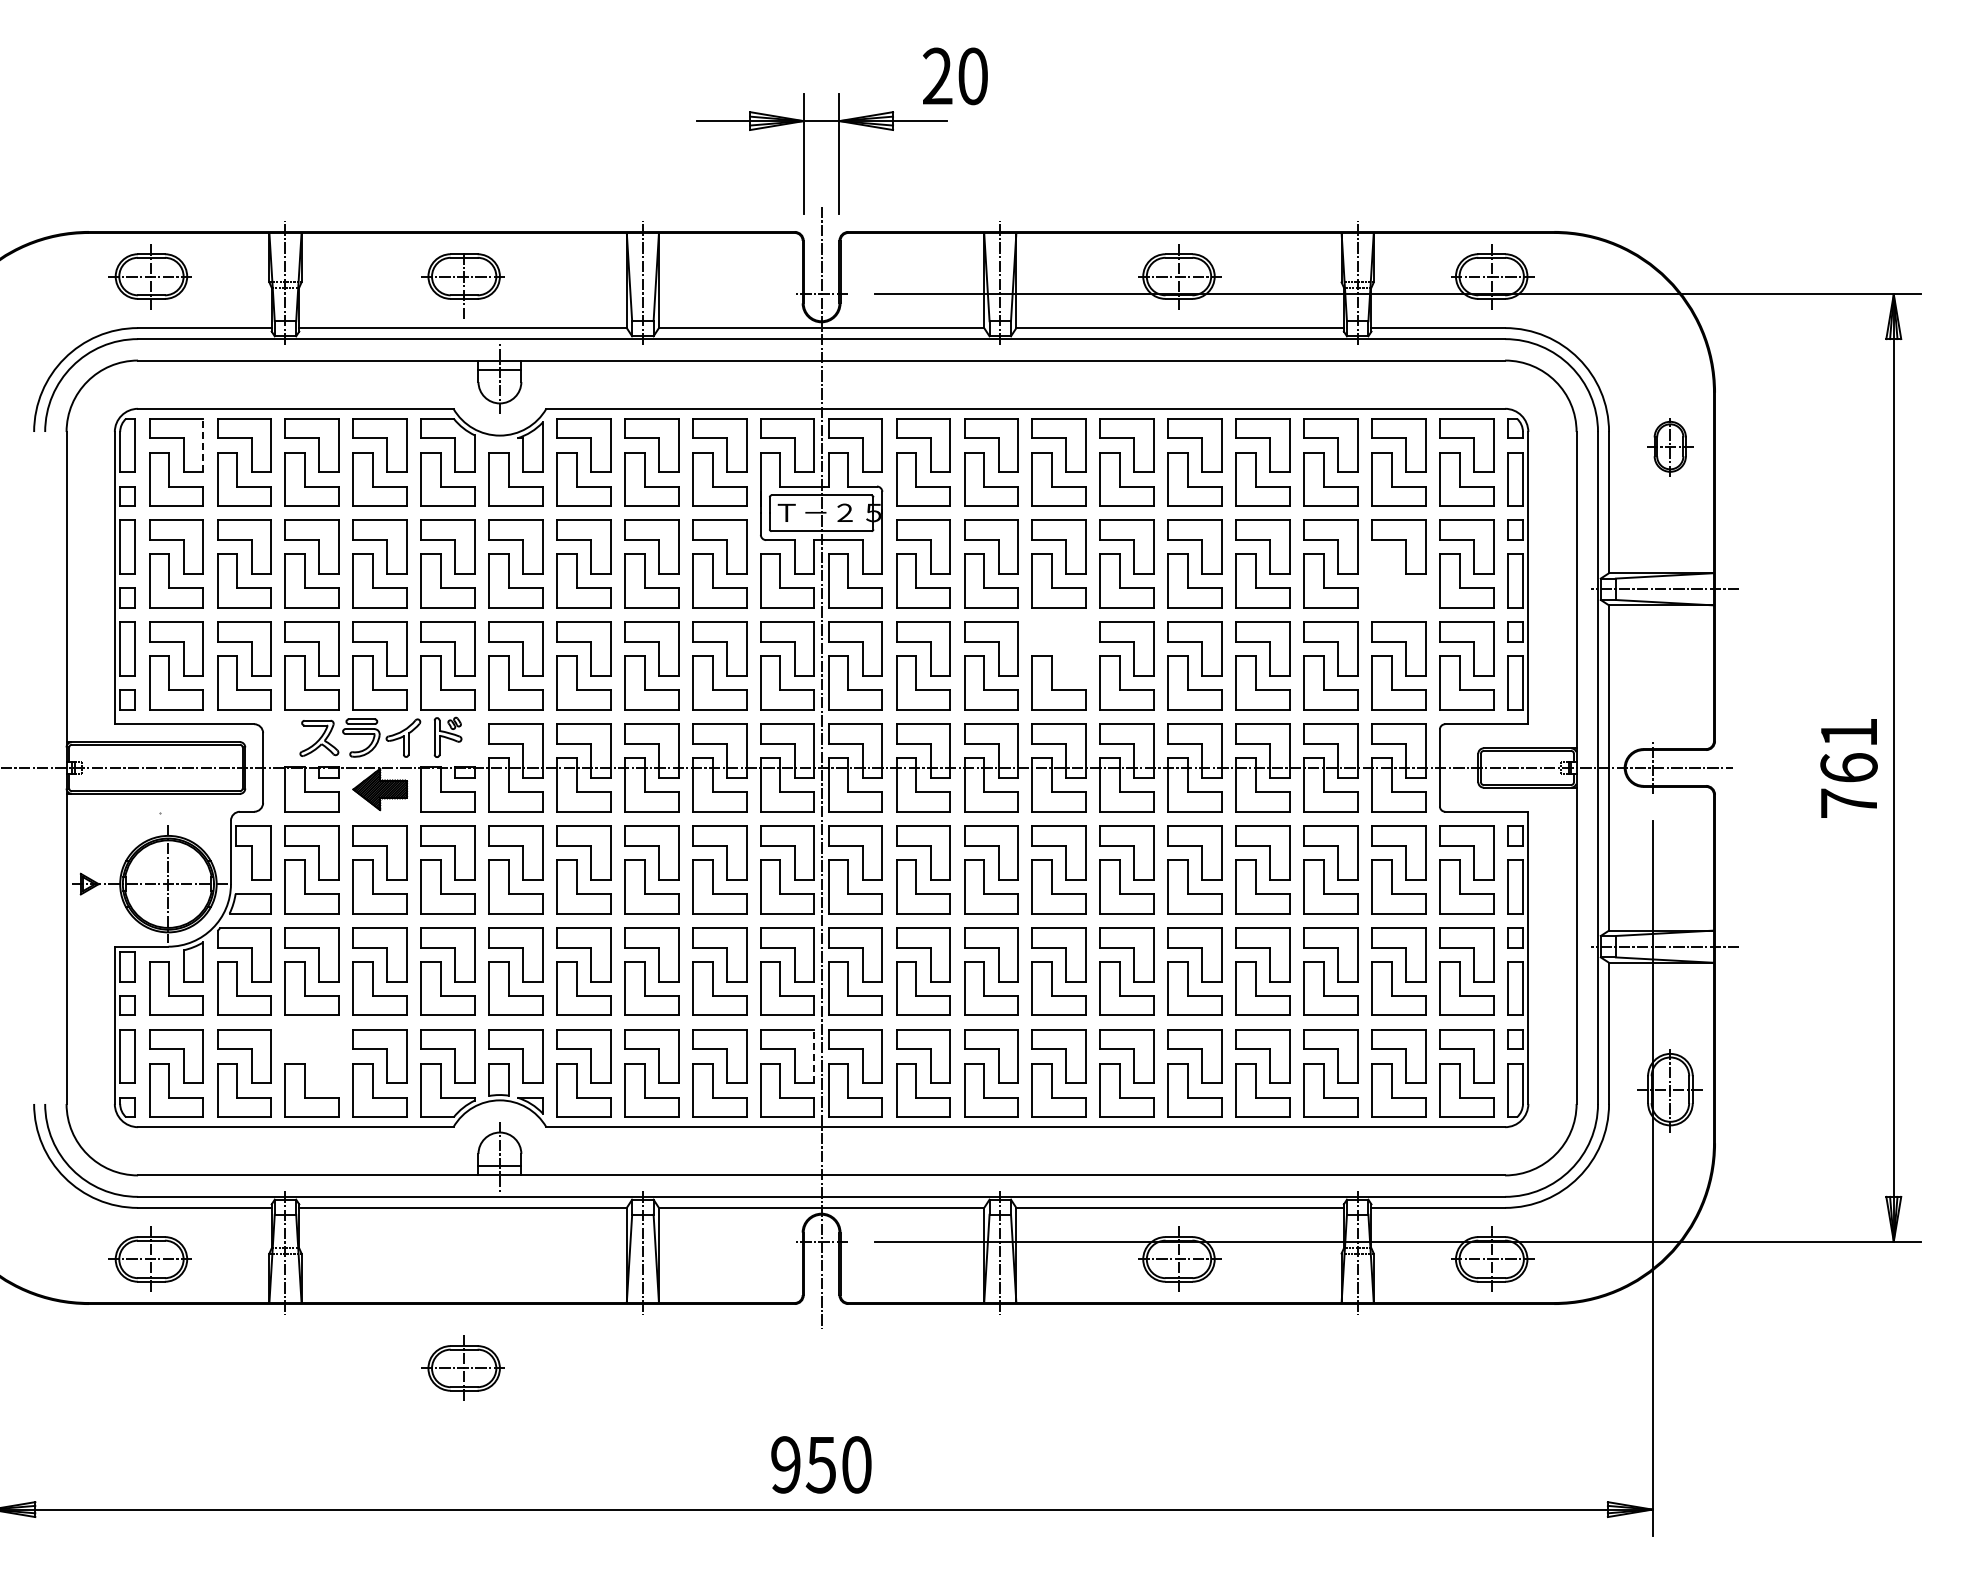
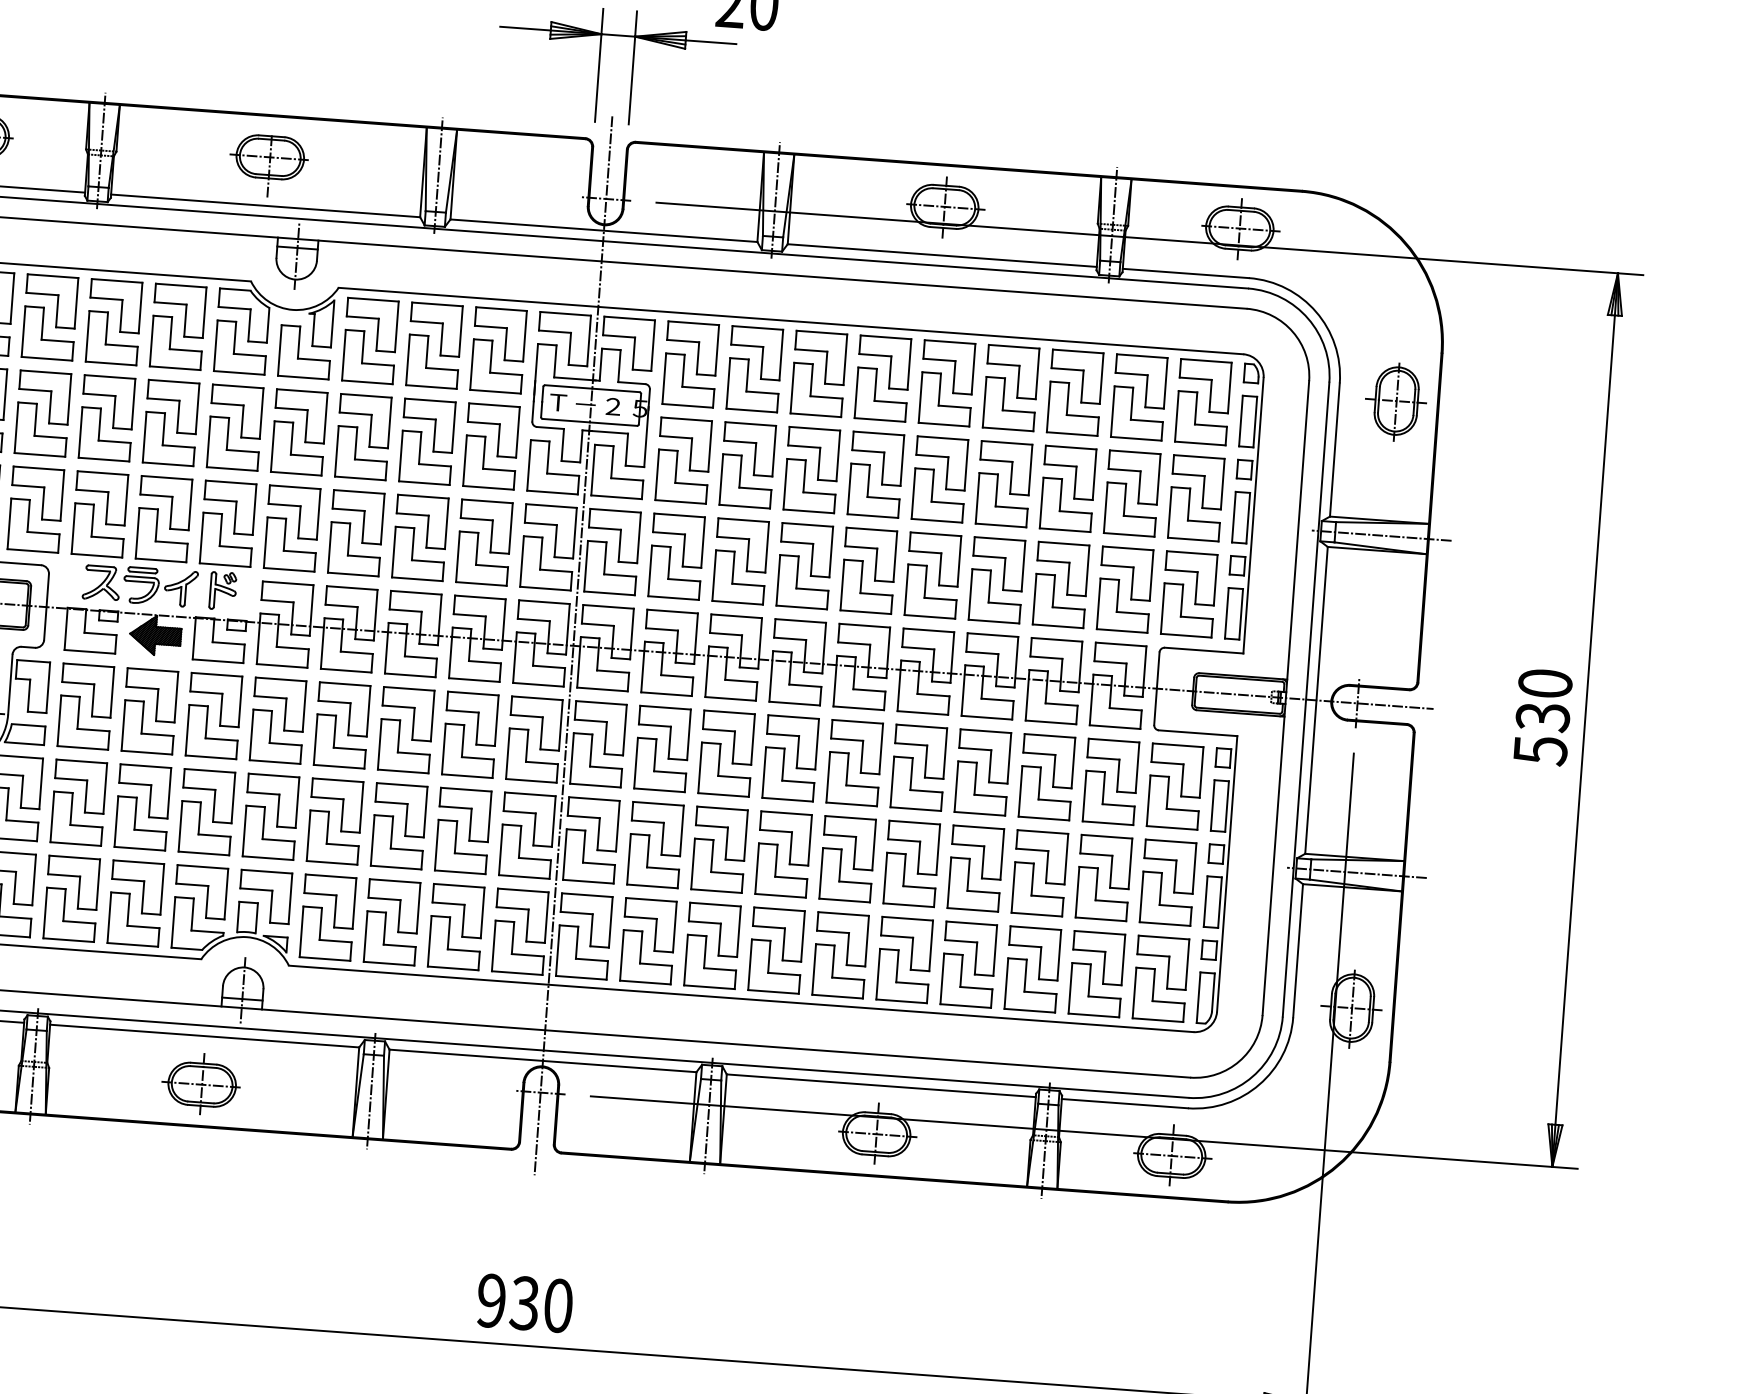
line: (203, 445) -> (12, 298), dashed -> solid
part: (1669, 447) -> (1395, 402), size x1.43
part: (1398, 580) -> (1130, 508), added
part: (1058, 648) -> (805, 549), added
text: (1848, 768) -> (1542, 717), 761 -> 530
part: (311, 1049) -> (72, 876), added
line: (814, 1056) -> (546, 917), dashed -> solid
part: (462, 1367) -> (200, 1083), moved
text: (820, 1464) -> (524, 1302), 950 -> 930

